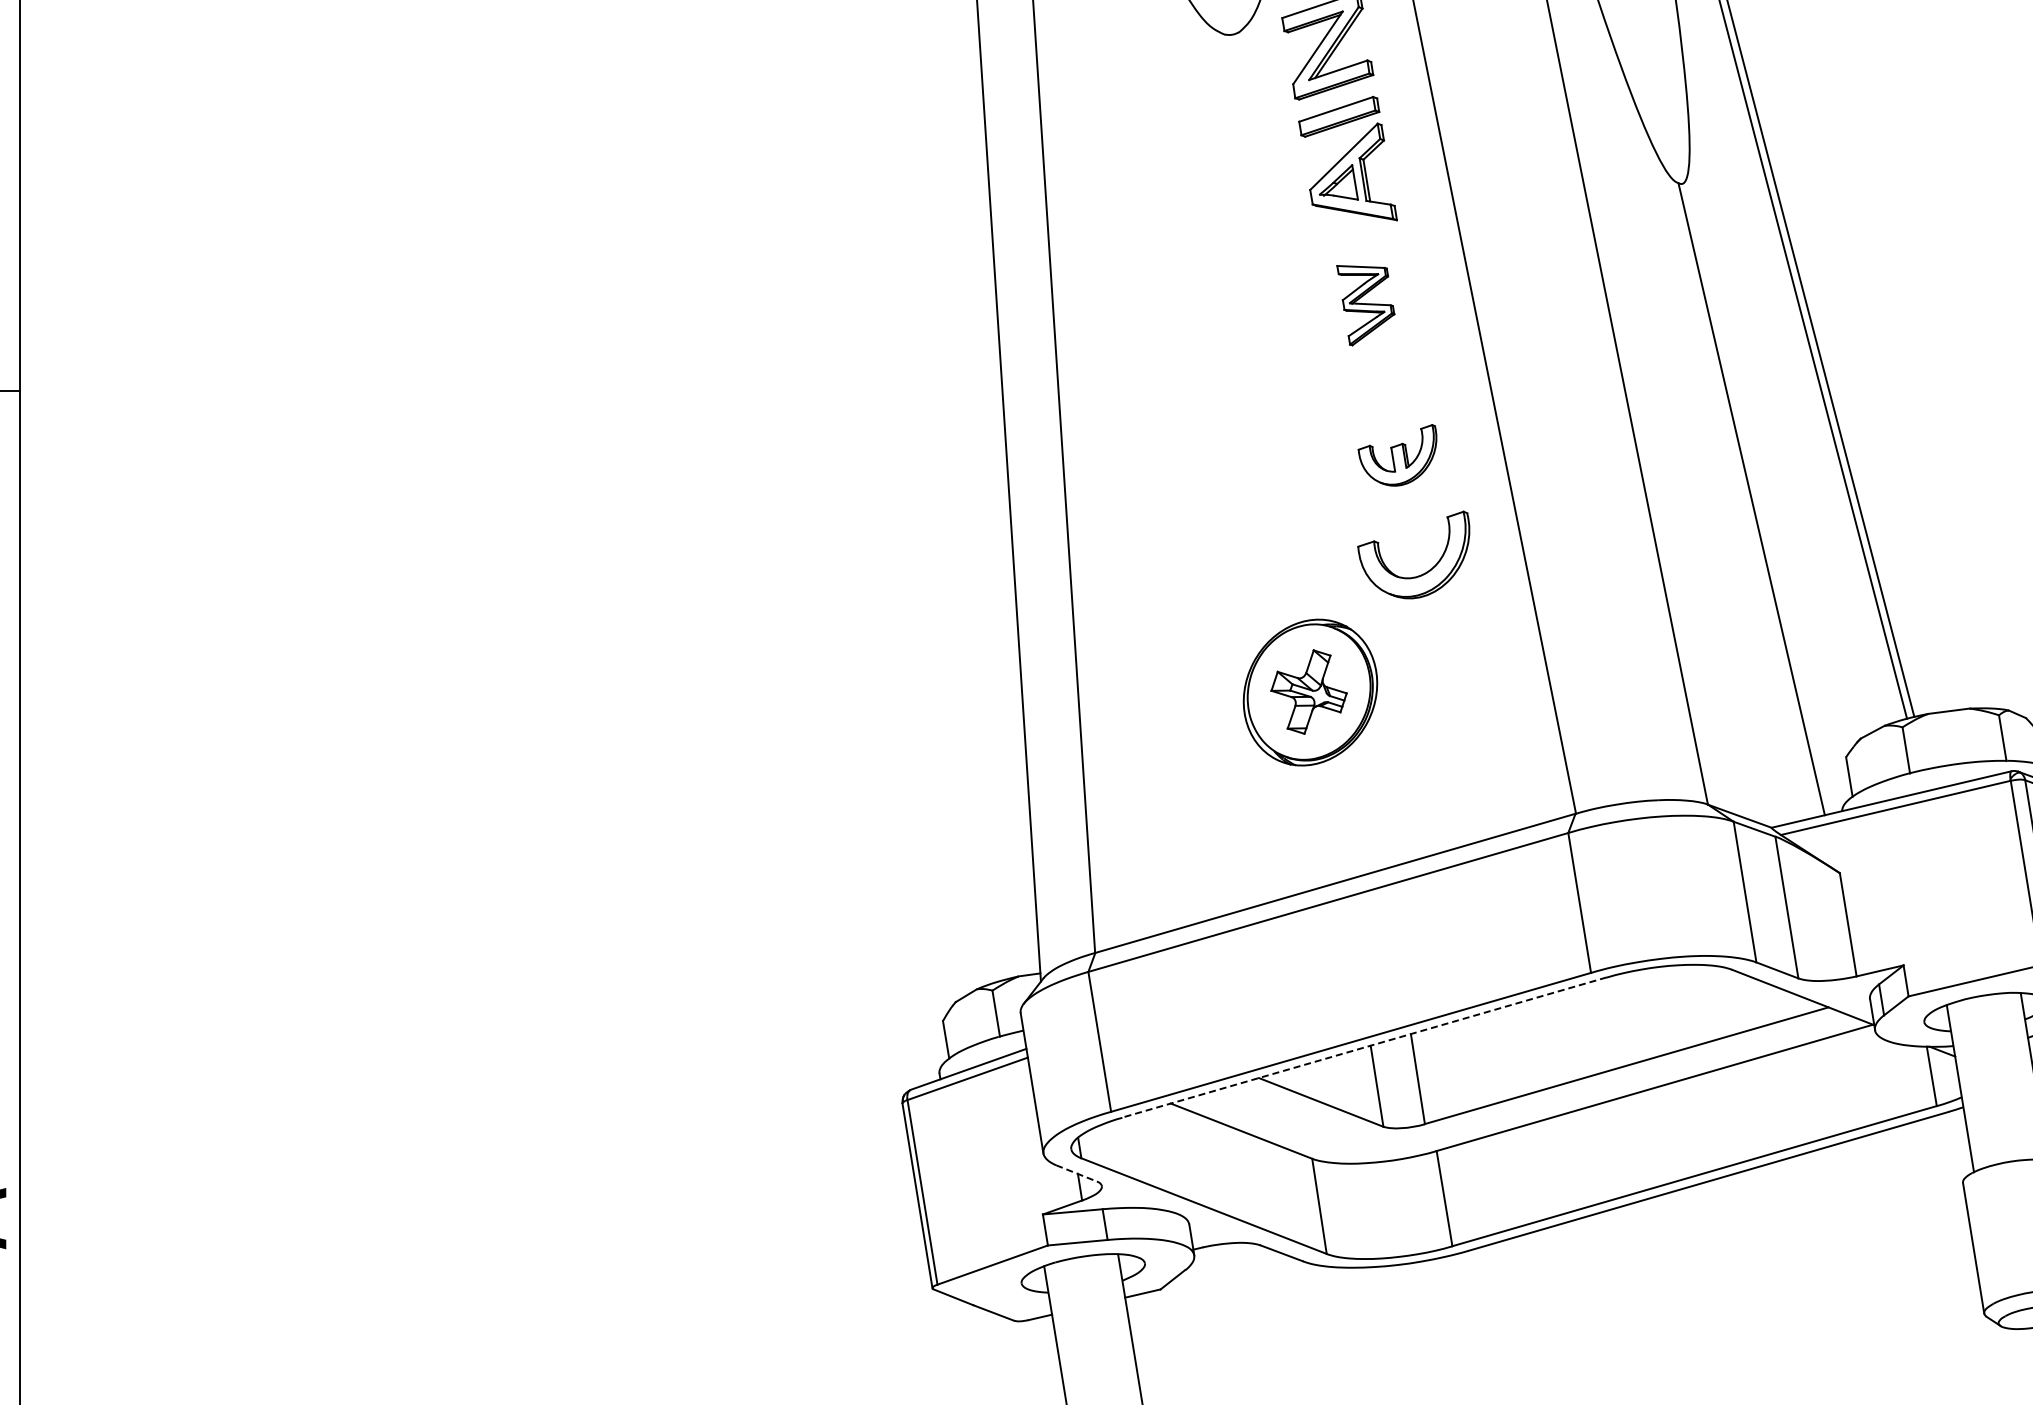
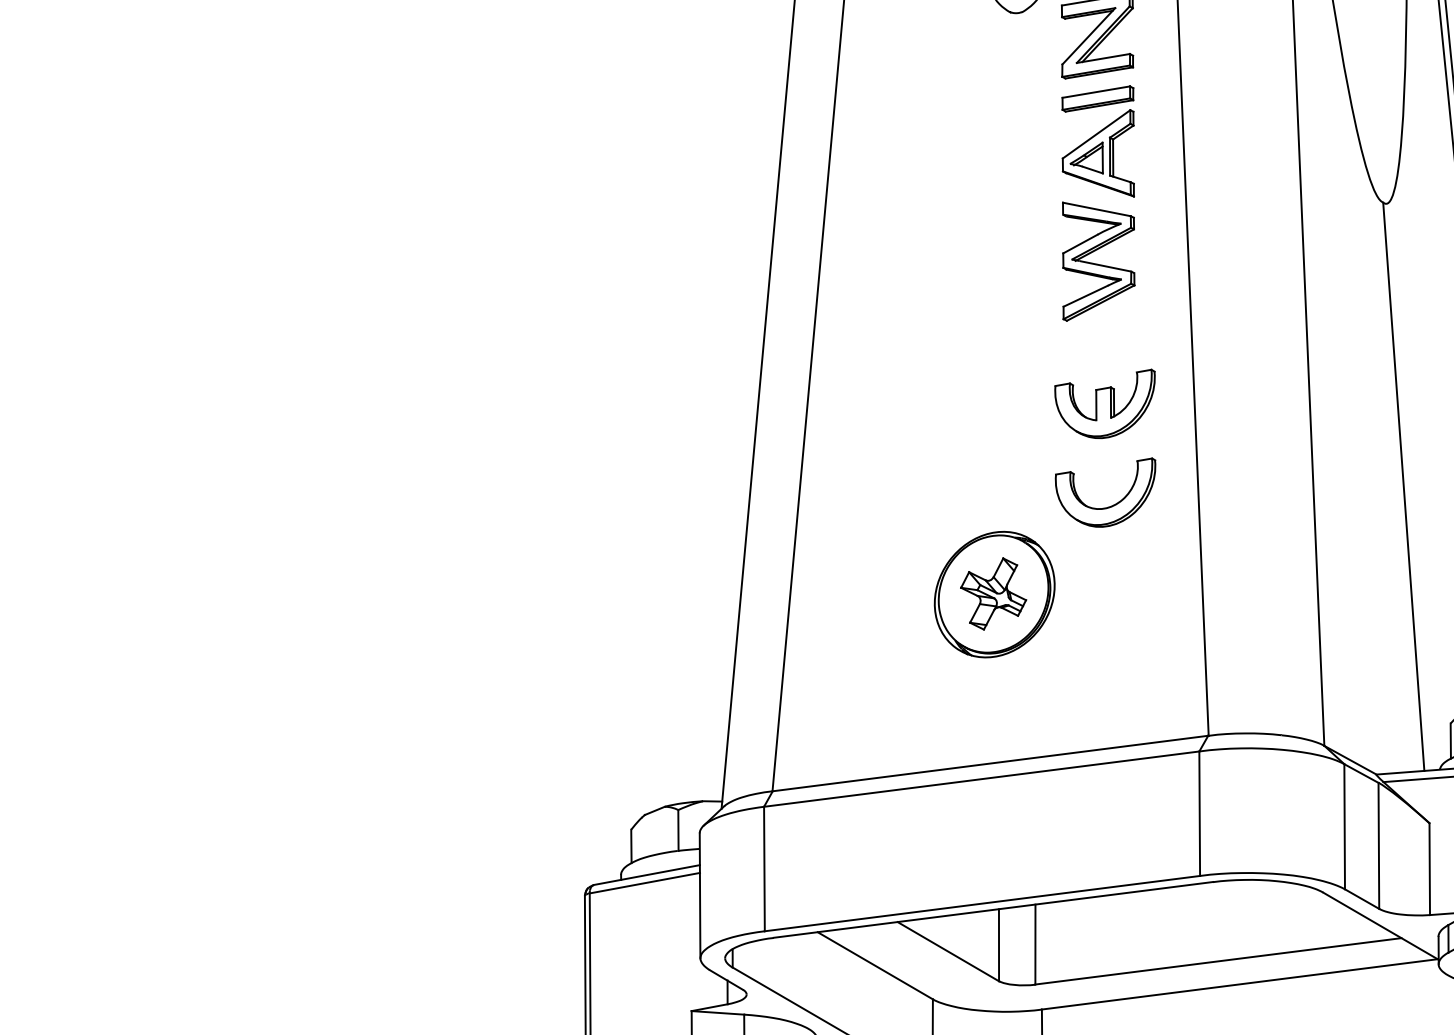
part: (1365, 305) -> (1095, 266), size x1.67
part: (1397, 455) -> (1102, 400), size x1.43
line: (1364, 1047) -> (993, 909), dashed -> solid
line: (1076, 1173) -> (726, 980), dashed -> solid

